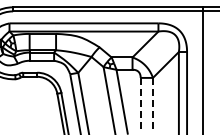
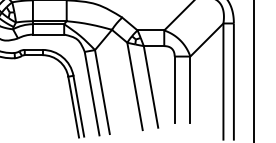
line: (140, 104) -> (174, 90), dashed -> solid
line: (152, 104) -> (189, 90), dashed -> solid

